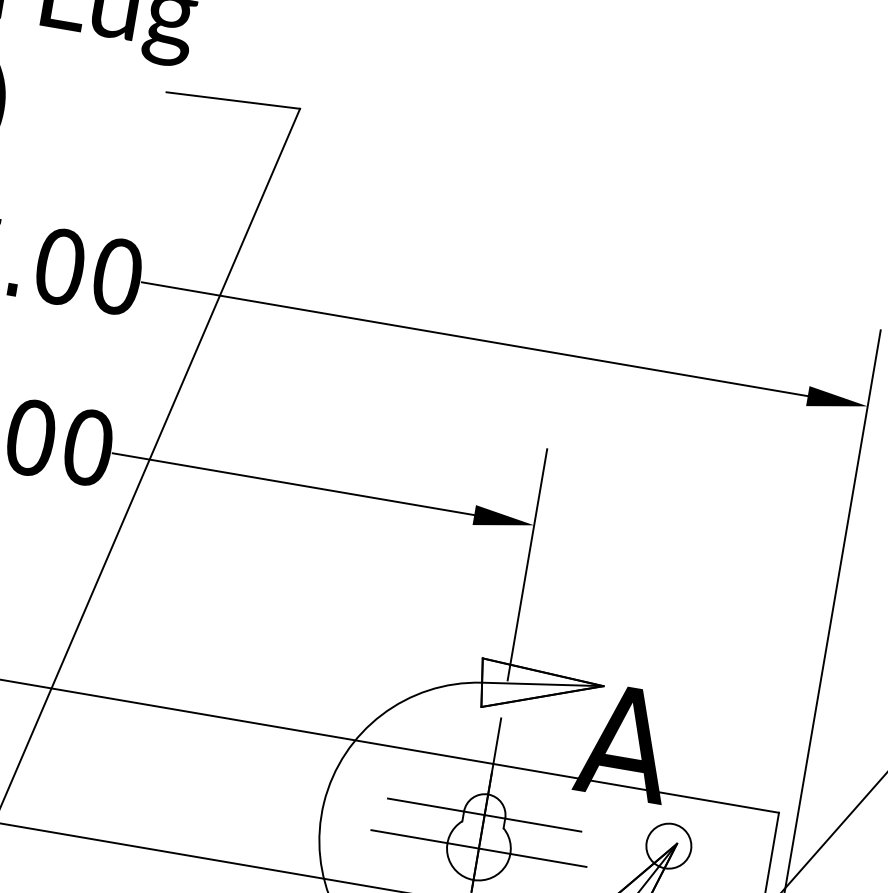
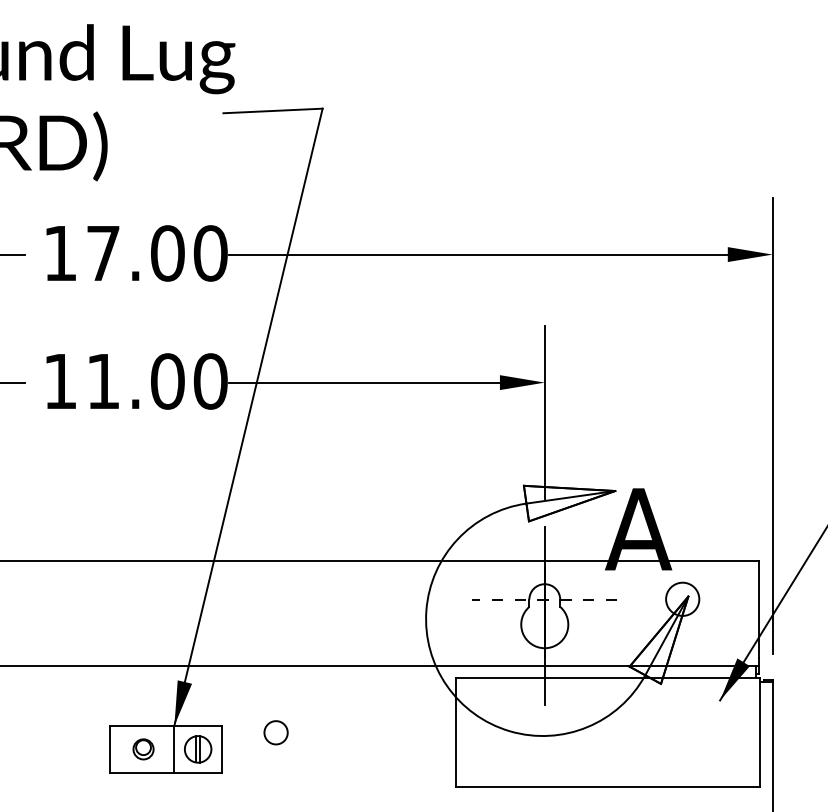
line: (484, 814) -> (544, 599), solid -> dashed
line: (478, 848) -> (544, 624), removed

